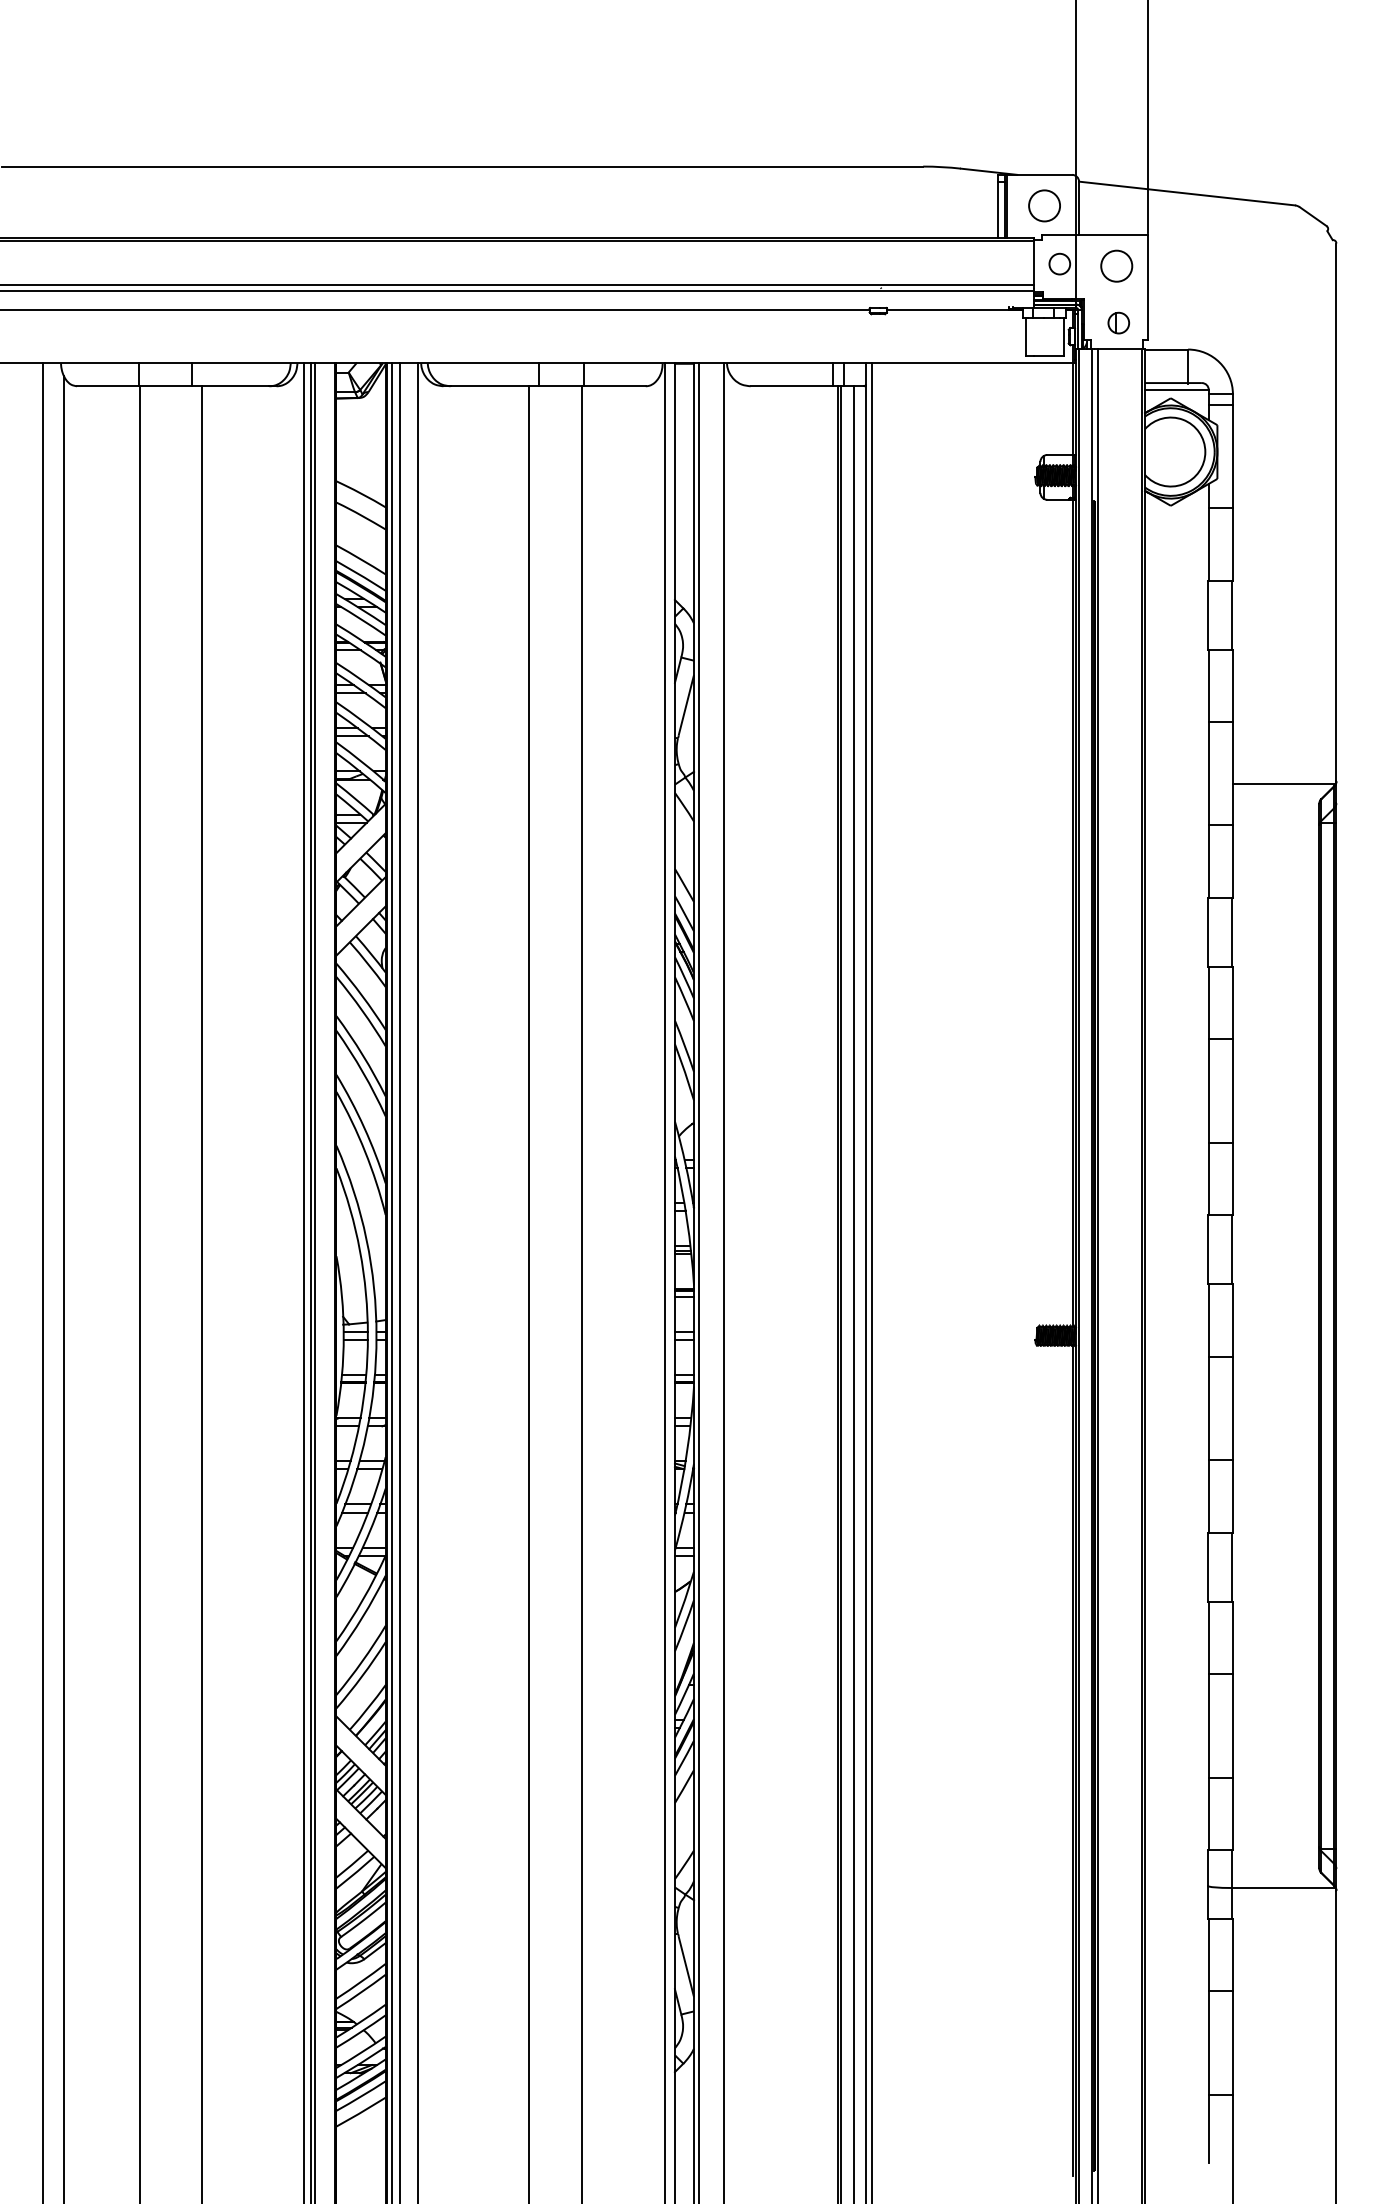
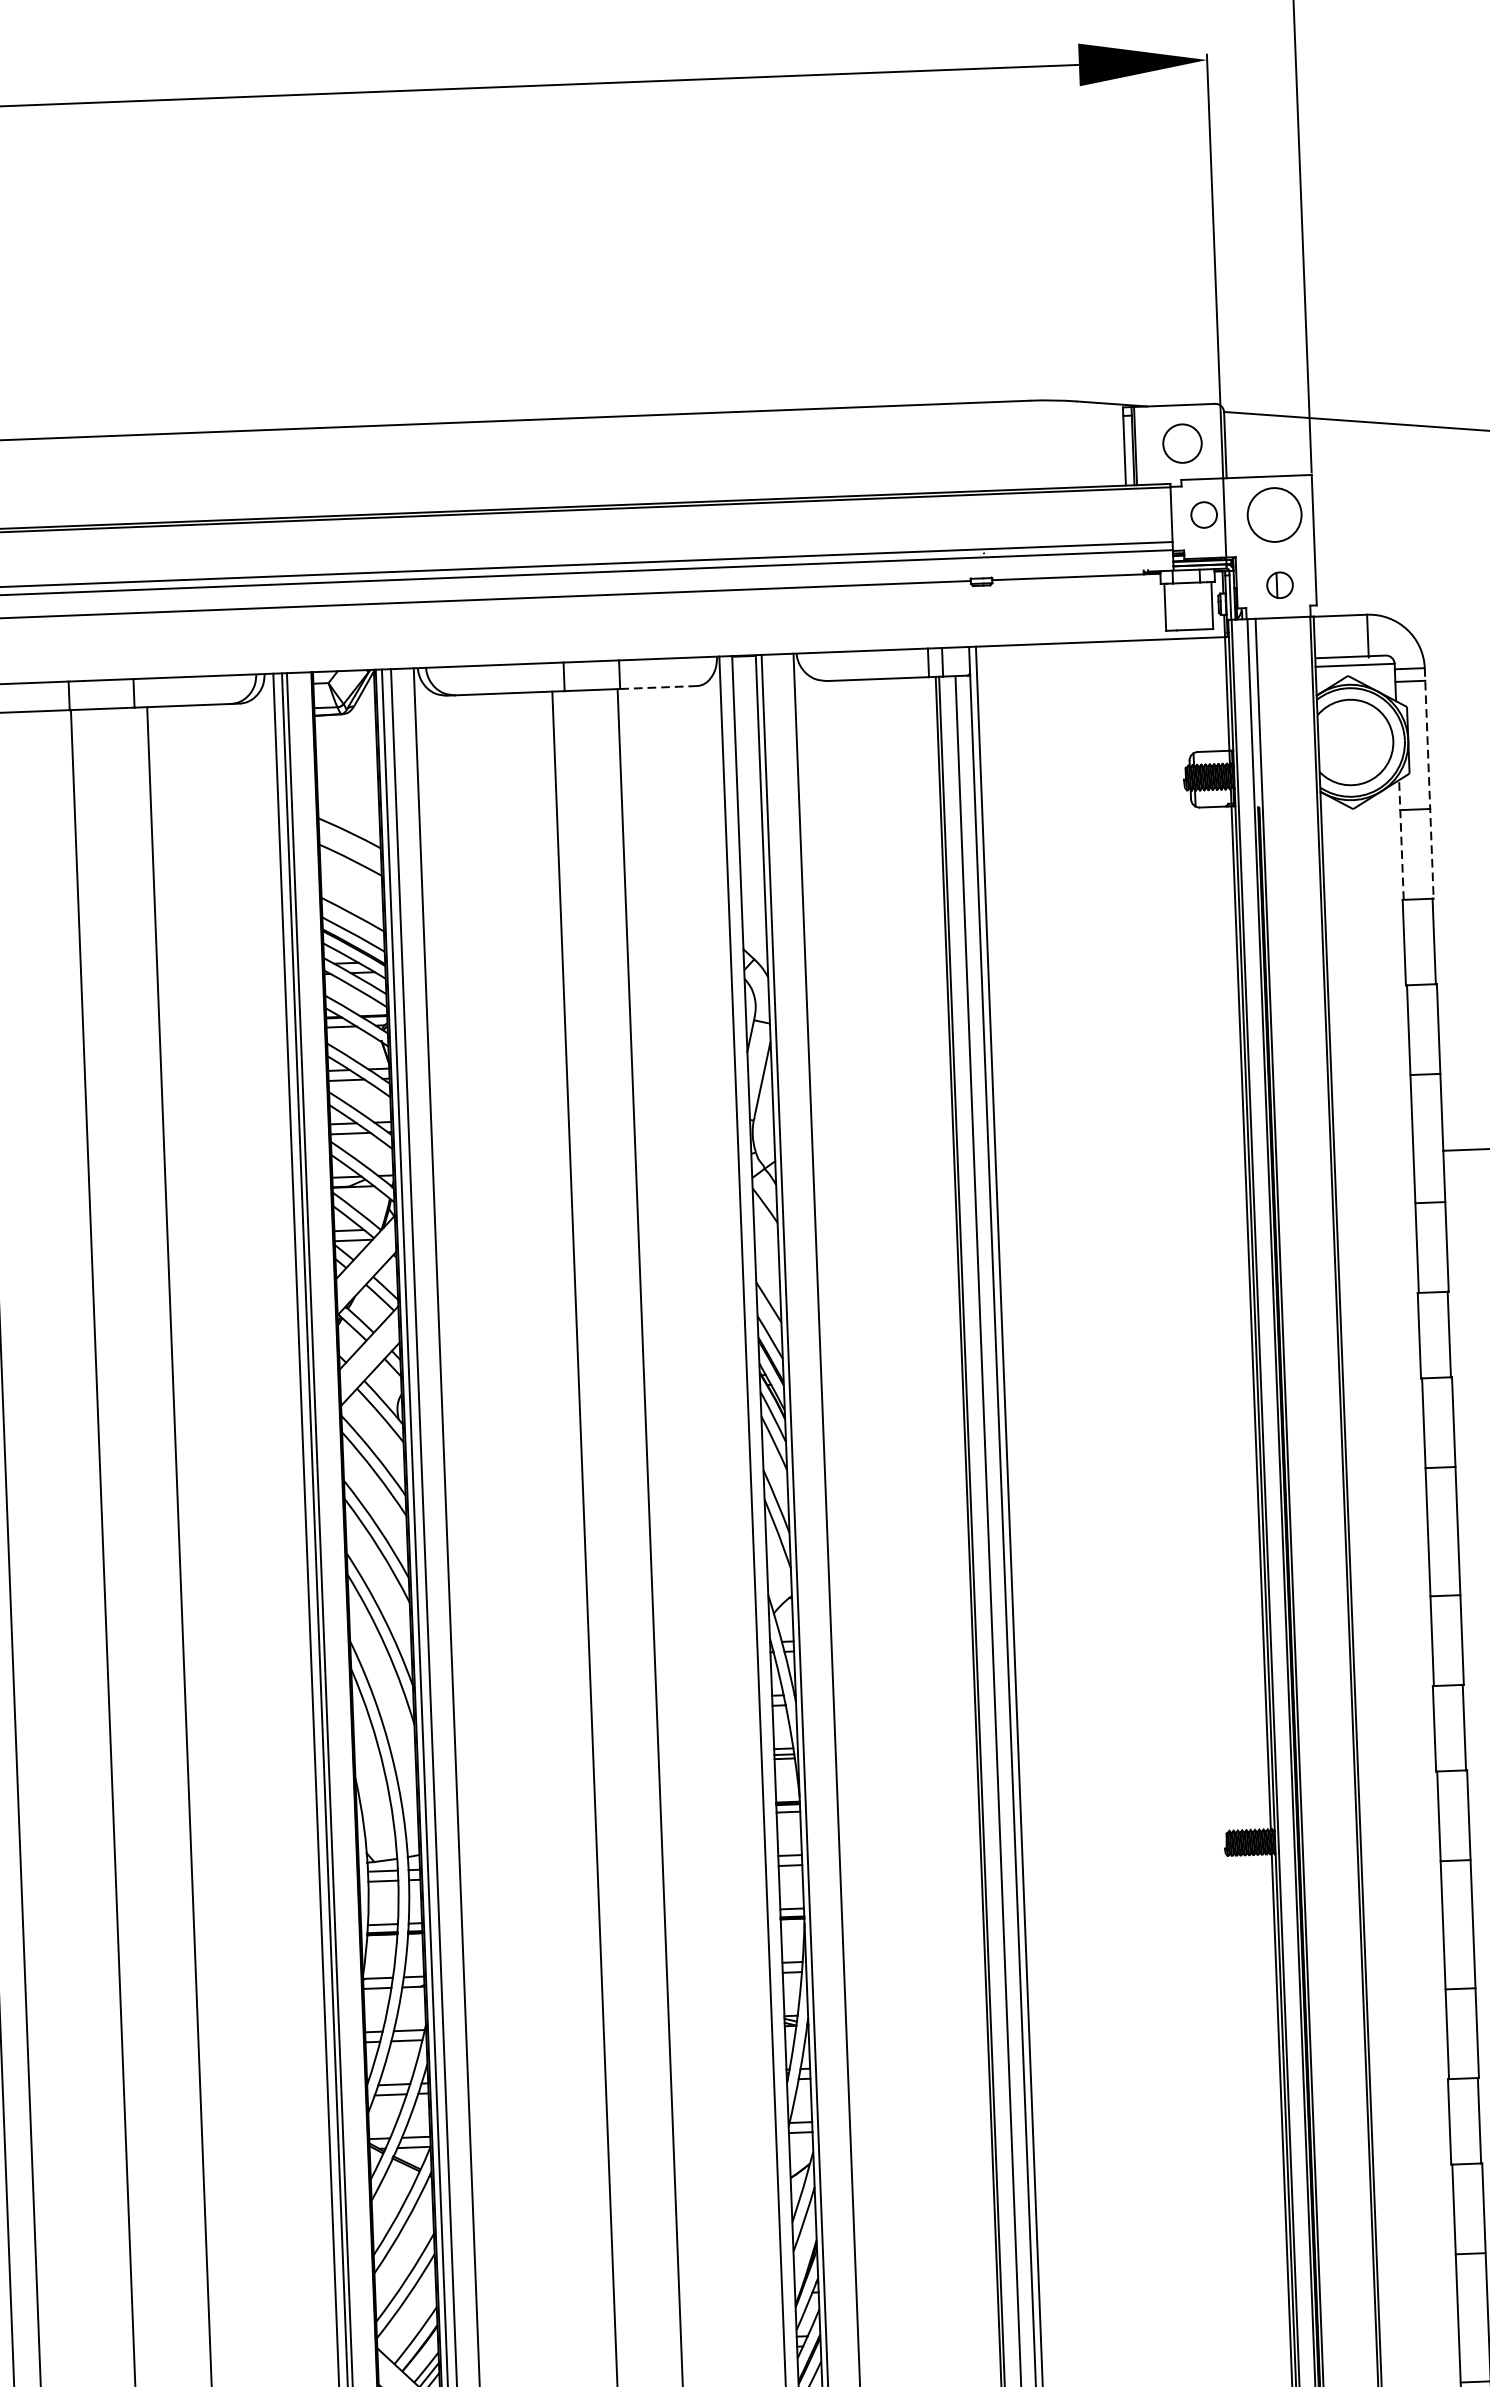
circle: (1116, 265) -> (1274, 514), size x1.4
line: (614, 386) -> (658, 687), solid -> dashed
line: (1232, 487) -> (1428, 783), solid -> dashed
line: (1208, 531) -> (1401, 839), solid -> dashed

